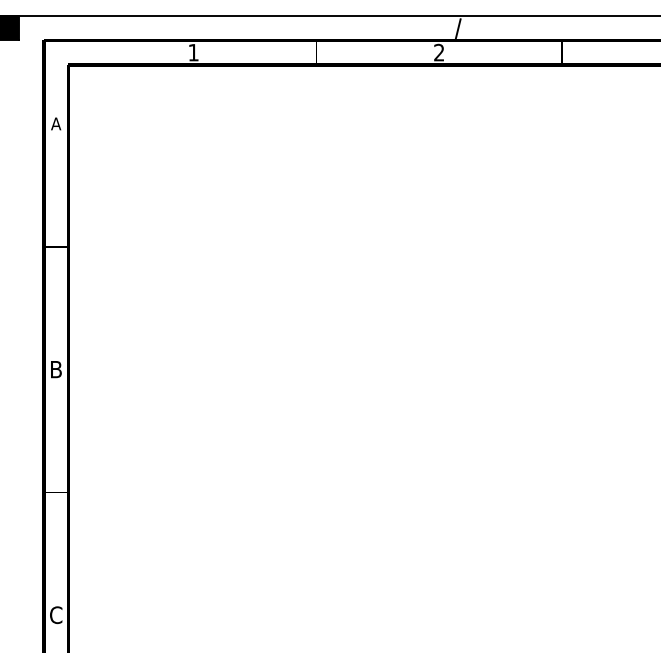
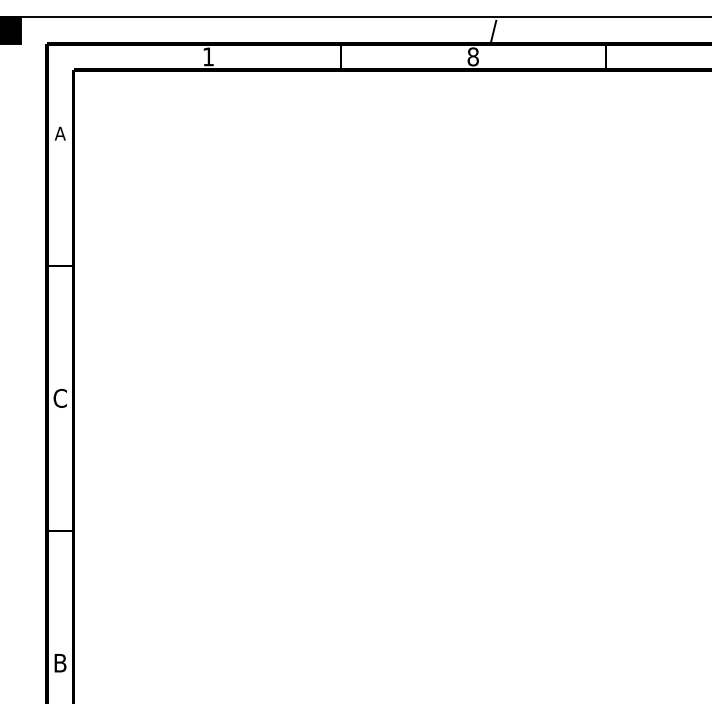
text: (438, 52) -> (472, 56), 2 -> 8
text: (55, 368) -> (59, 397), B -> C
text: (55, 614) -> (59, 662), C -> B

